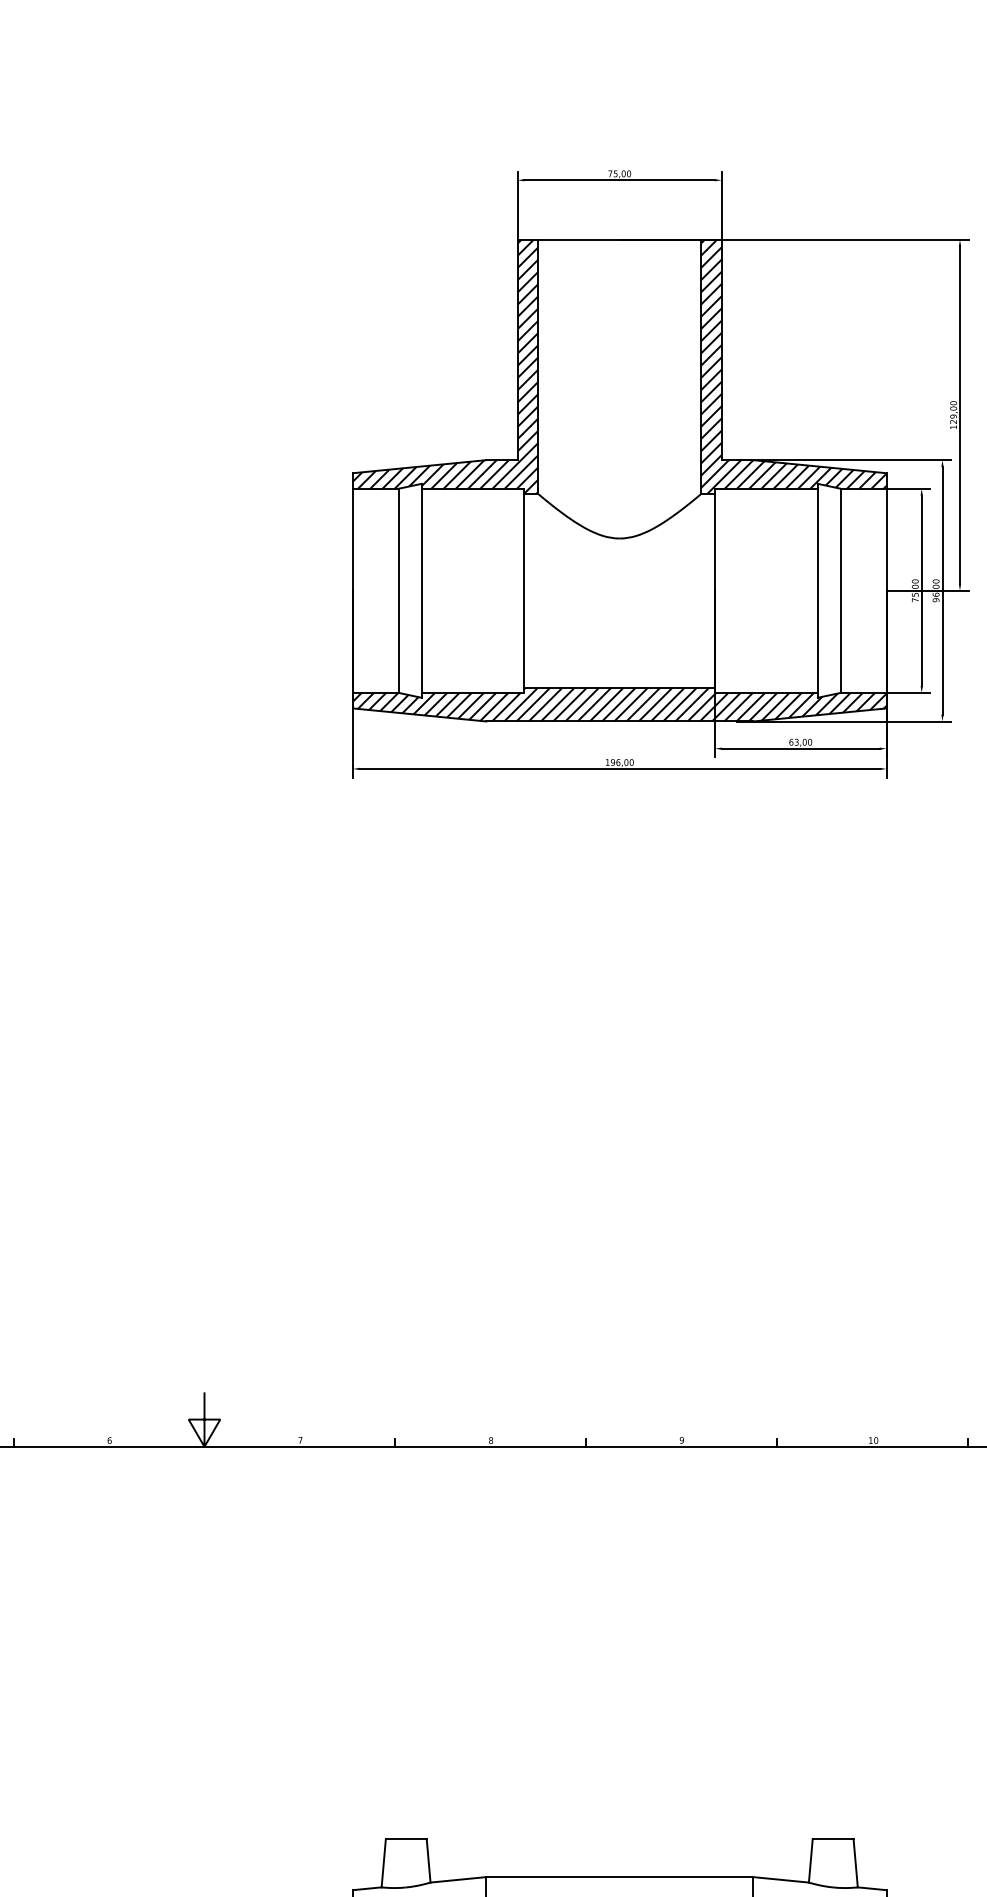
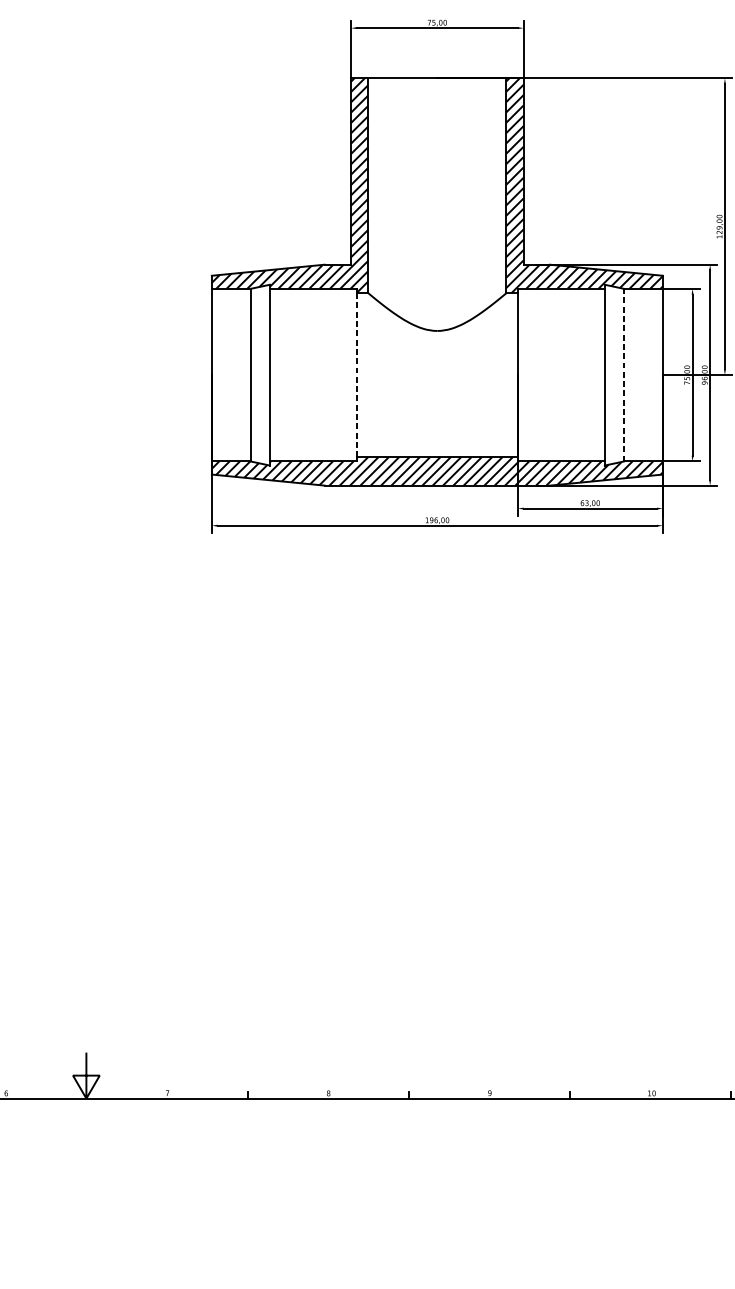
line: (524, 590) -> (356, 374), solid -> dashed
line: (840, 590) -> (623, 374), solid -> dashed

